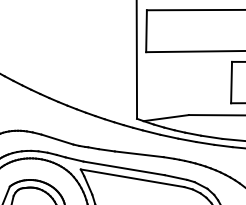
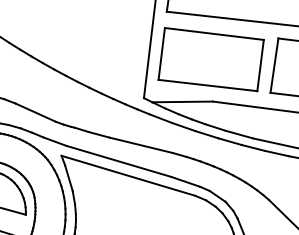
part: (183, 83) -> (210, 59), added

